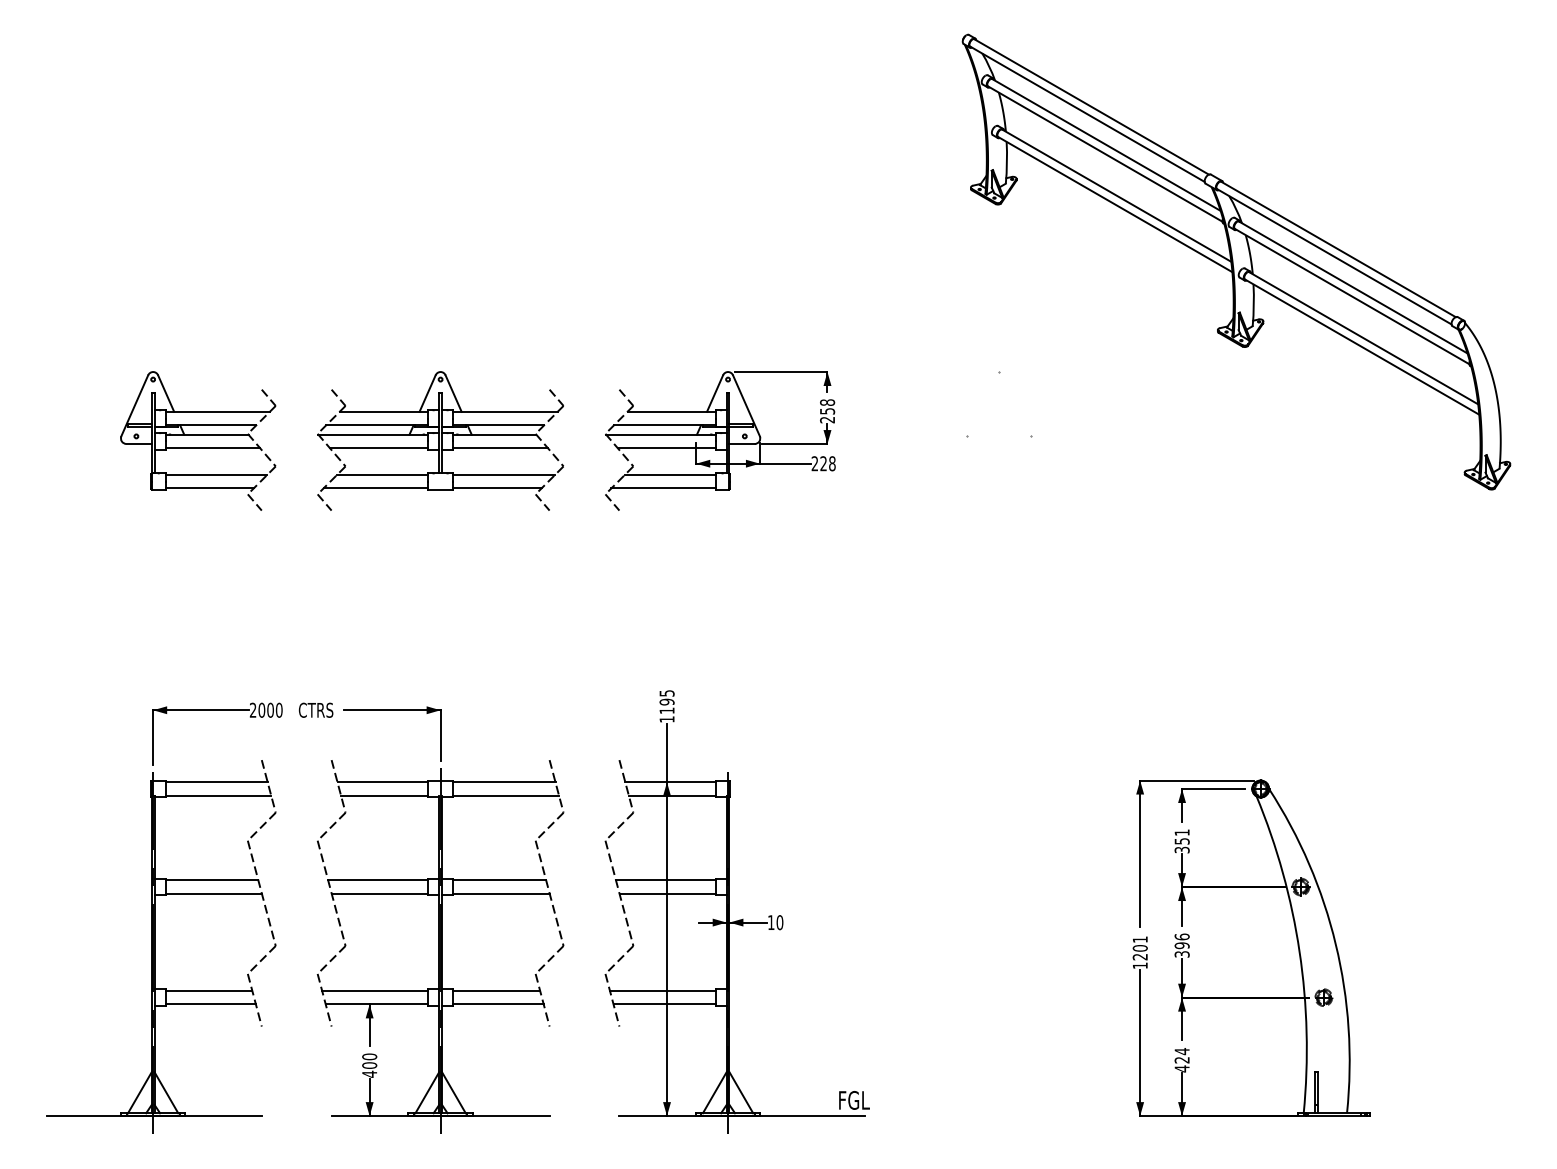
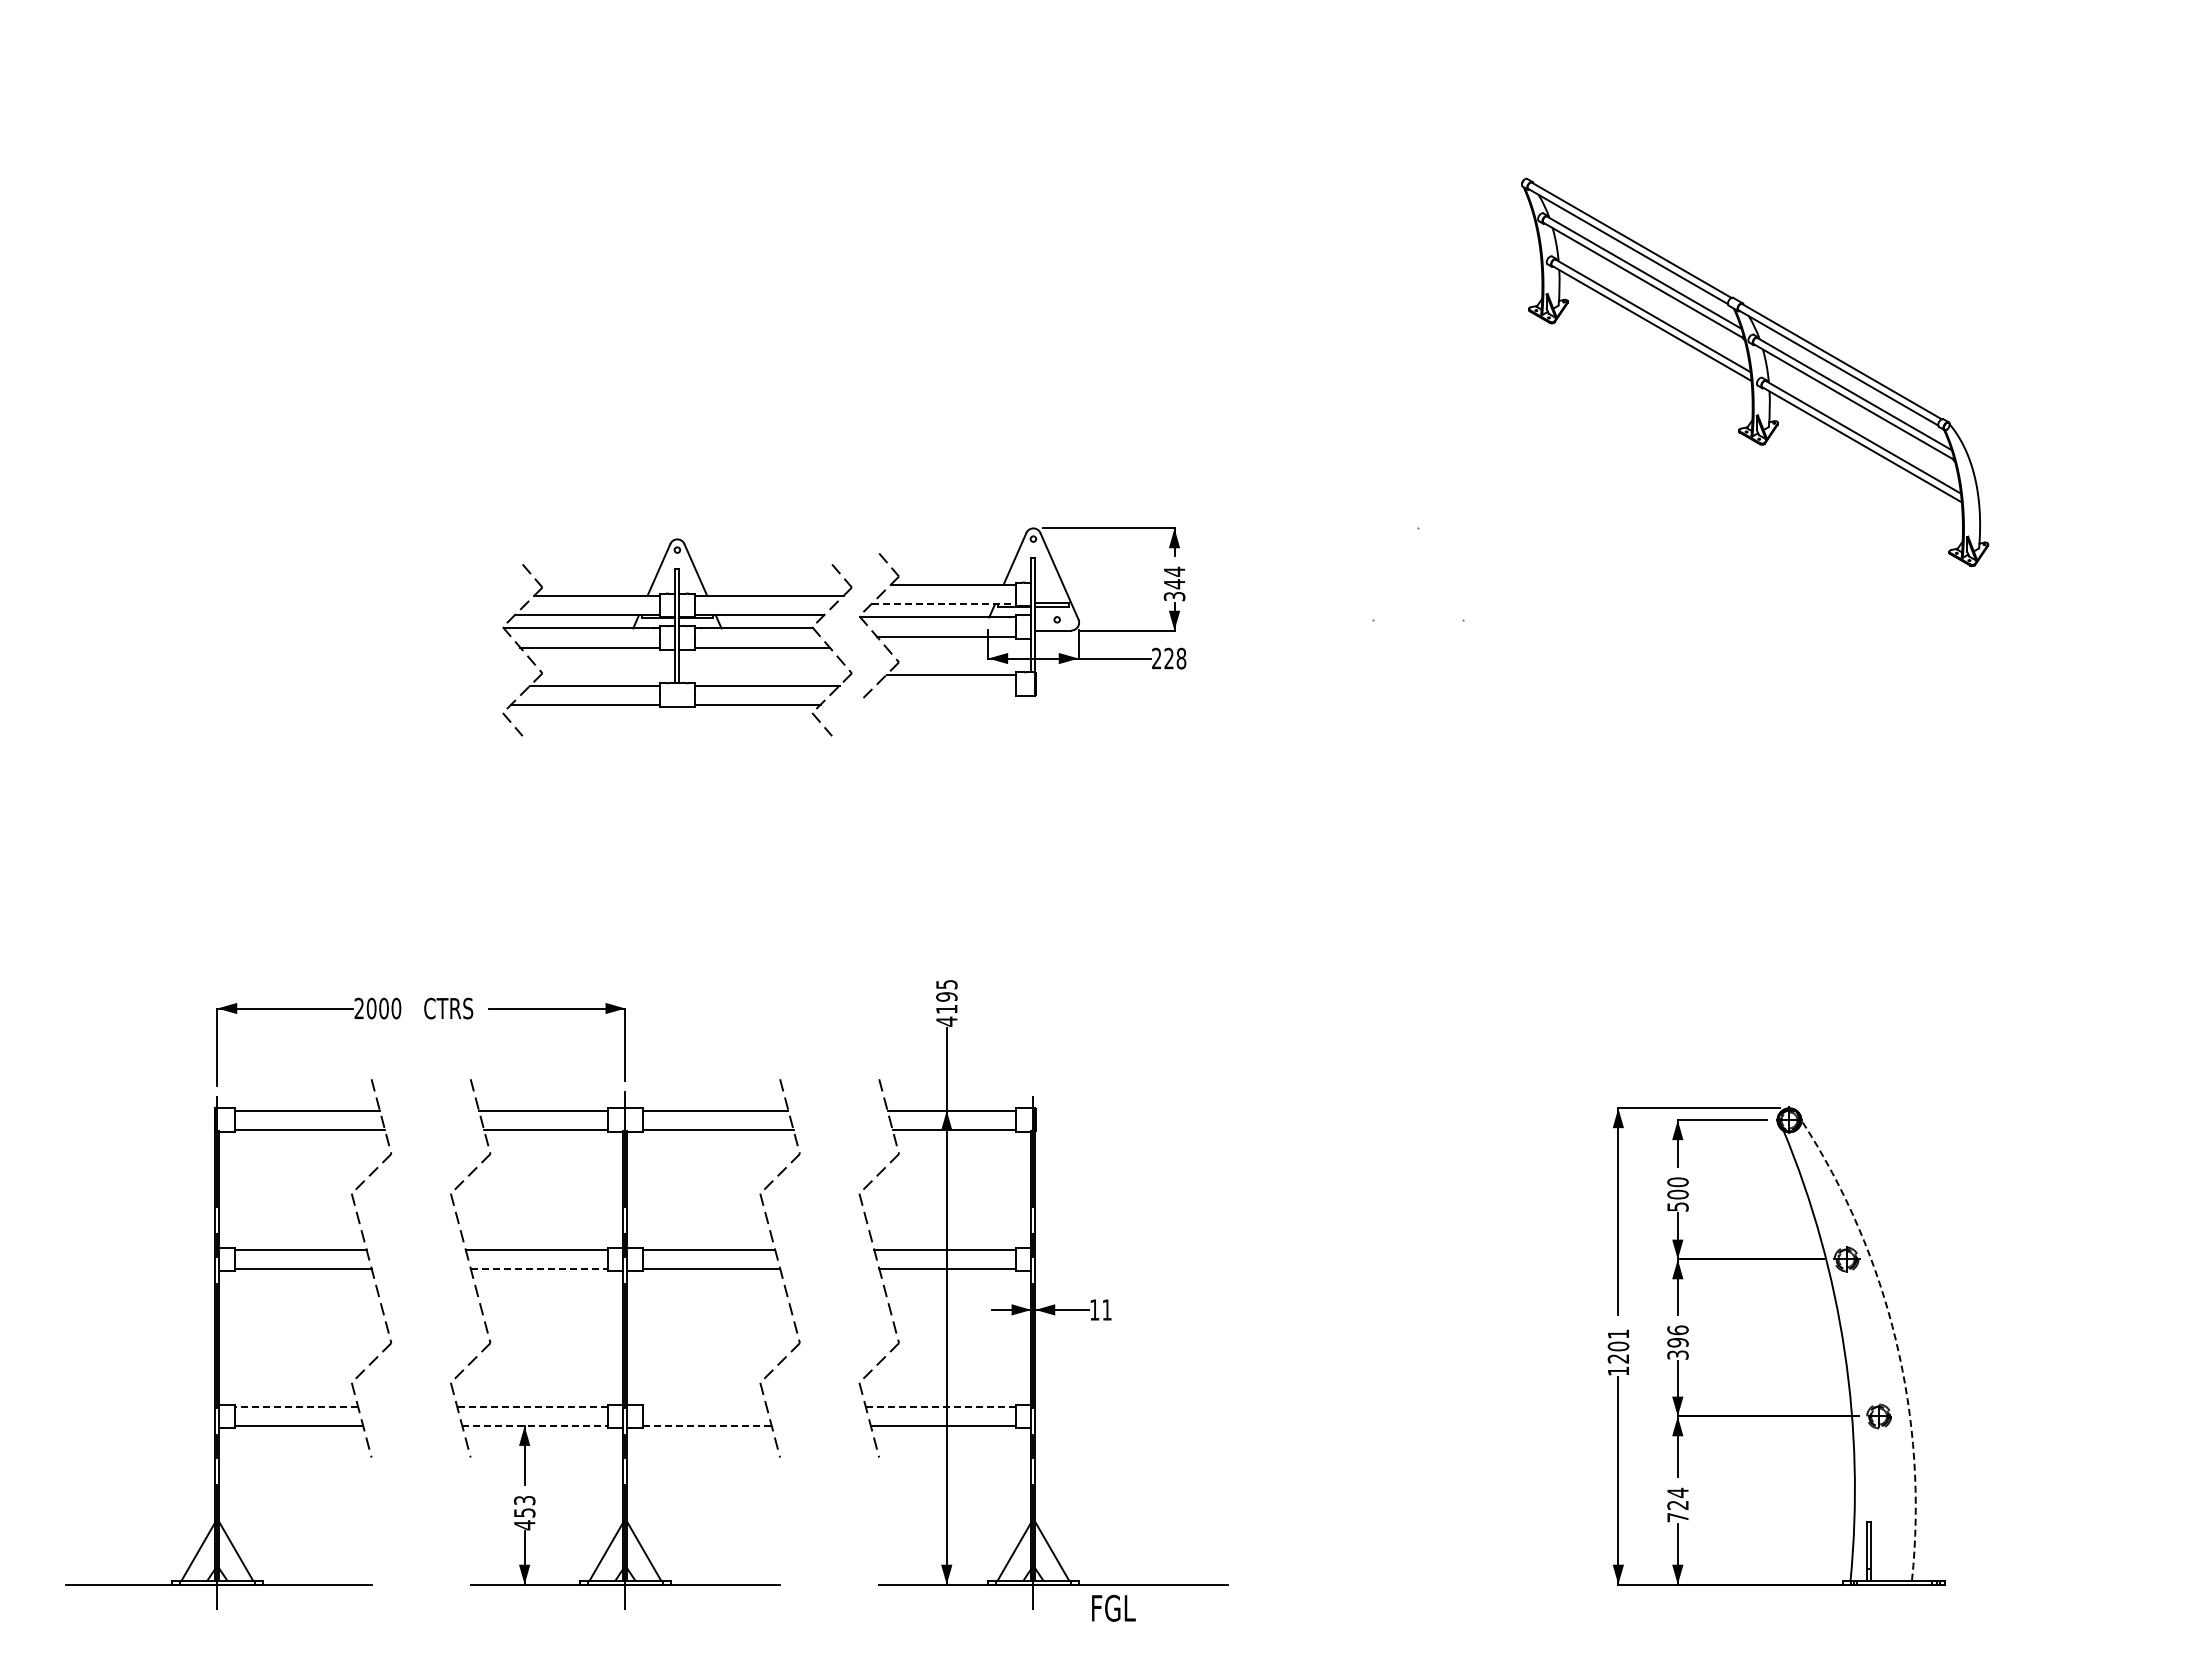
part: (1236, 262) -> (1754, 372), size x0.6
text: (827, 410) -> (1174, 583), 258 -> 344
line: (665, 425) -> (944, 604), solid -> dashed
part: (197, 434) -> (280, 617), removed
part: (440, 441) -> (677, 637), moved
line: (663, 488) -> (941, 693), removed
line: (612, 502) -> (869, 713), removed
text: (666, 719) -> (946, 1021), 1195 -> 4195
text: (1181, 841) -> (1677, 1194), 351 -> 500
line: (380, 894) -> (539, 1269), solid -> dashed
text: (779, 922) -> (1106, 1309), 10 -> 11
arc: (1336, 944) -> (1896, 1340), solid -> dashed
line: (208, 990) -> (296, 1406), solid -> dashed
line: (374, 990) -> (531, 1406), solid -> dashed
line: (496, 990) -> (704, 1406), removed
line: (662, 990) -> (940, 1406), solid -> dashed
line: (376, 1004) -> (534, 1426), solid -> dashed
line: (499, 1004) -> (708, 1426), solid -> dashed
text: (369, 1061) -> (524, 1506), 400 -> 453
text: (1181, 1068) -> (1677, 1517), 424 -> 724
text: (854, 1099) -> (1113, 1607), moved

